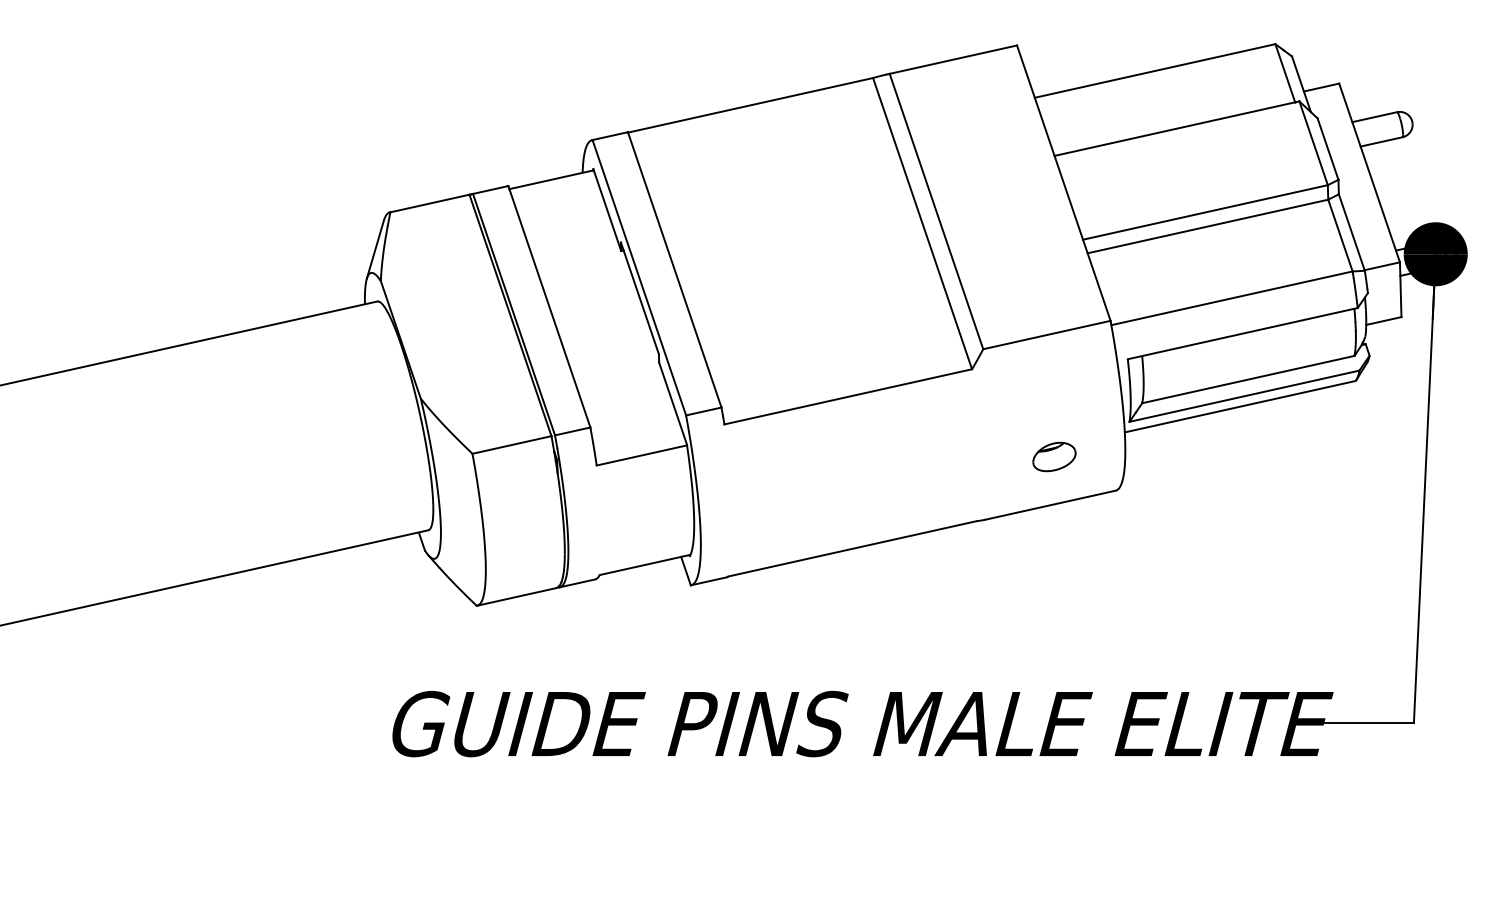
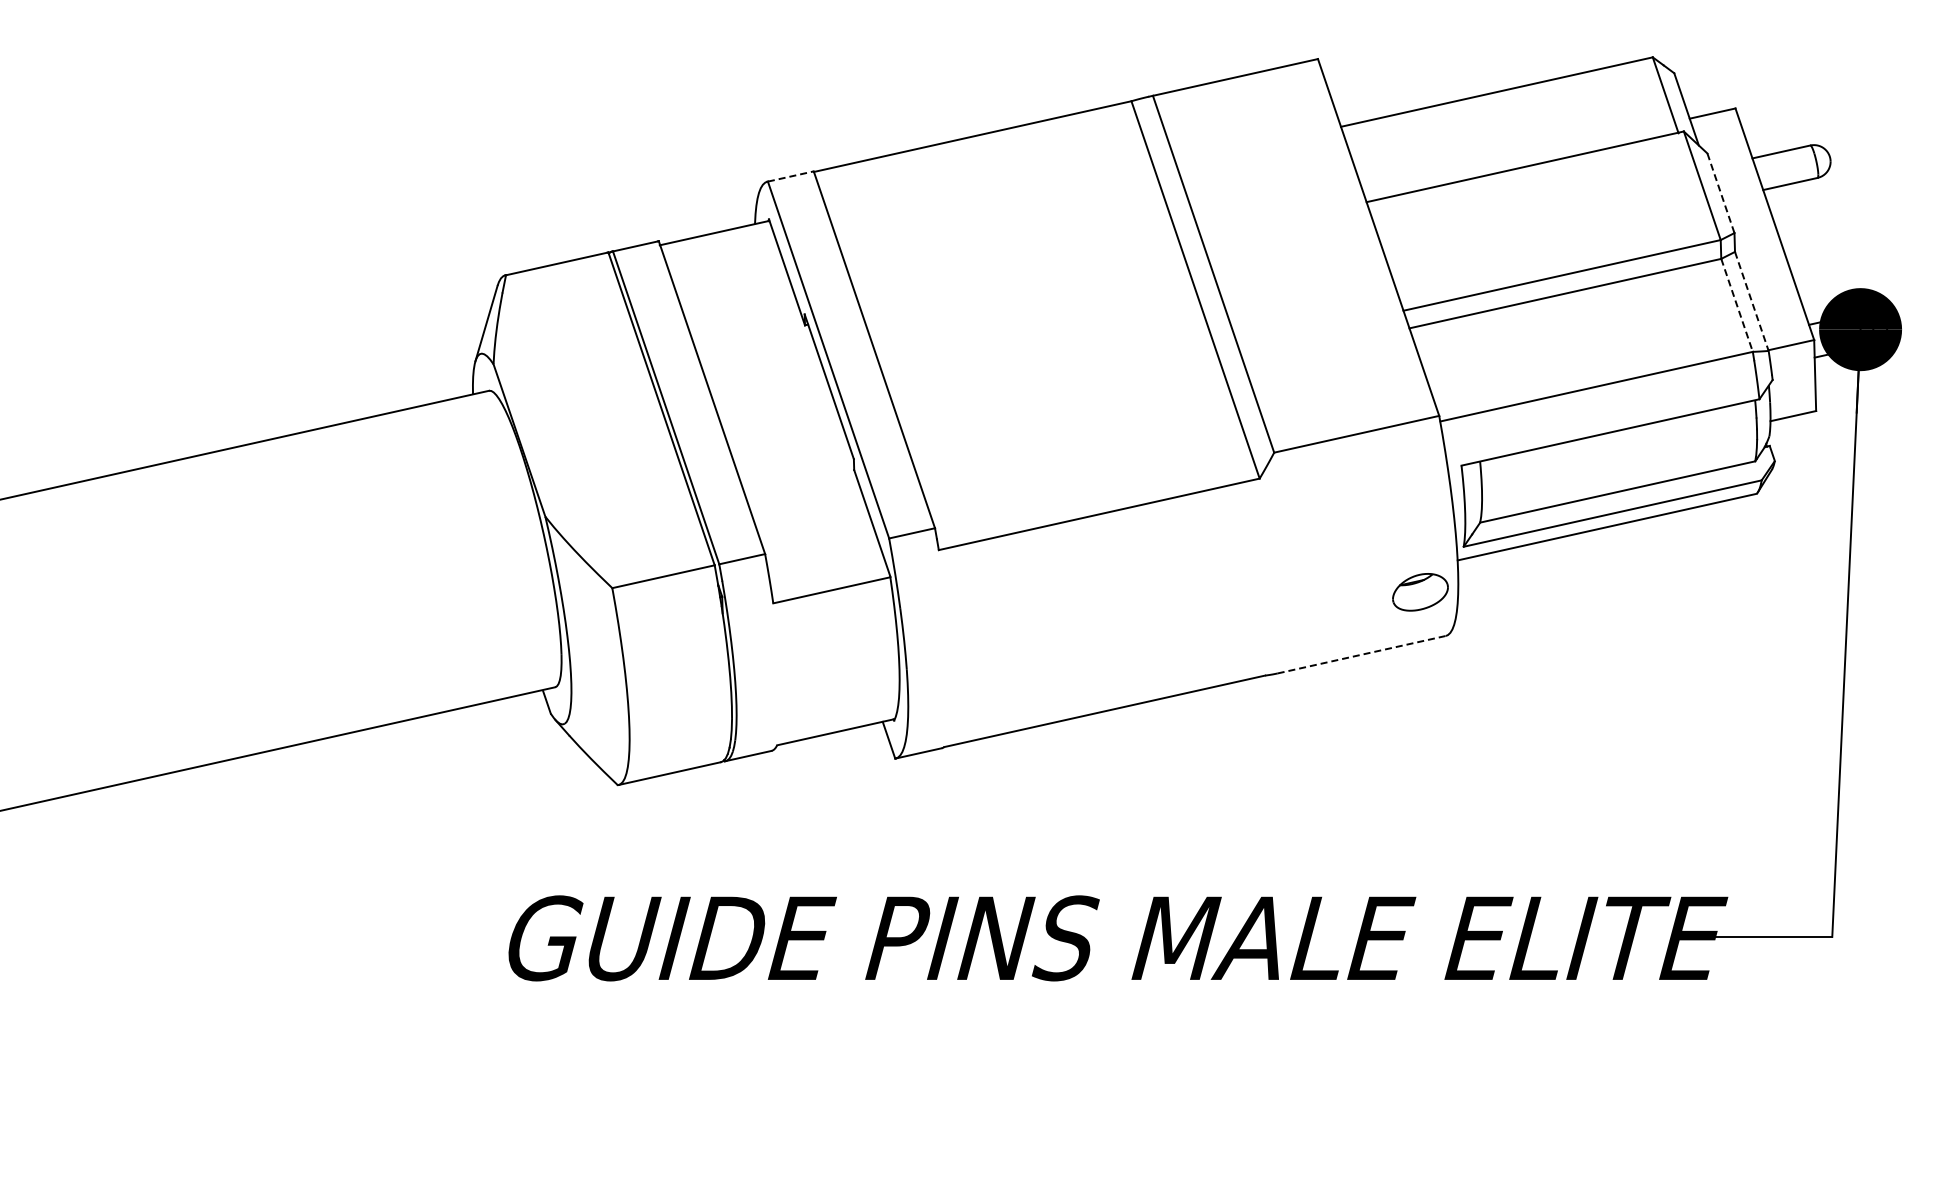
line: (610, 136) -> (791, 176), solid -> dashed
line: (1328, 149) -> (1721, 193), solid -> dashed
line: (1351, 232) -> (1751, 301), solid -> dashed
line: (1340, 235) -> (1737, 305), solid -> dashed
part: (1054, 457) -> (1420, 592), moved
line: (1051, 504) -> (1362, 654), solid -> dashed

